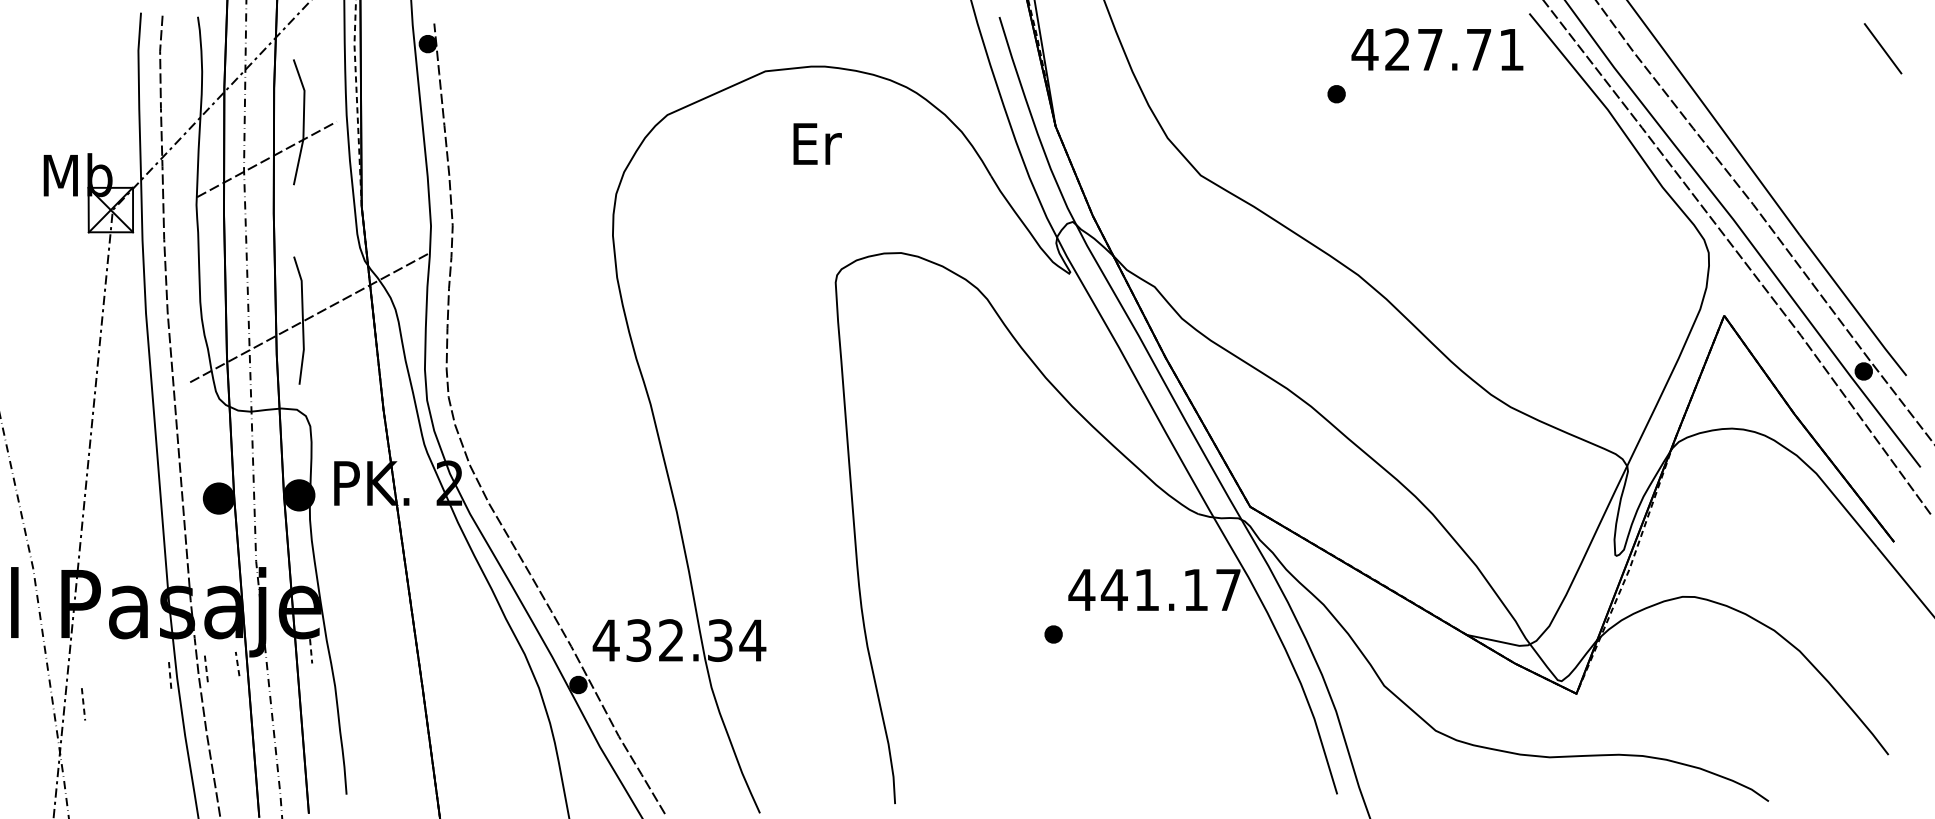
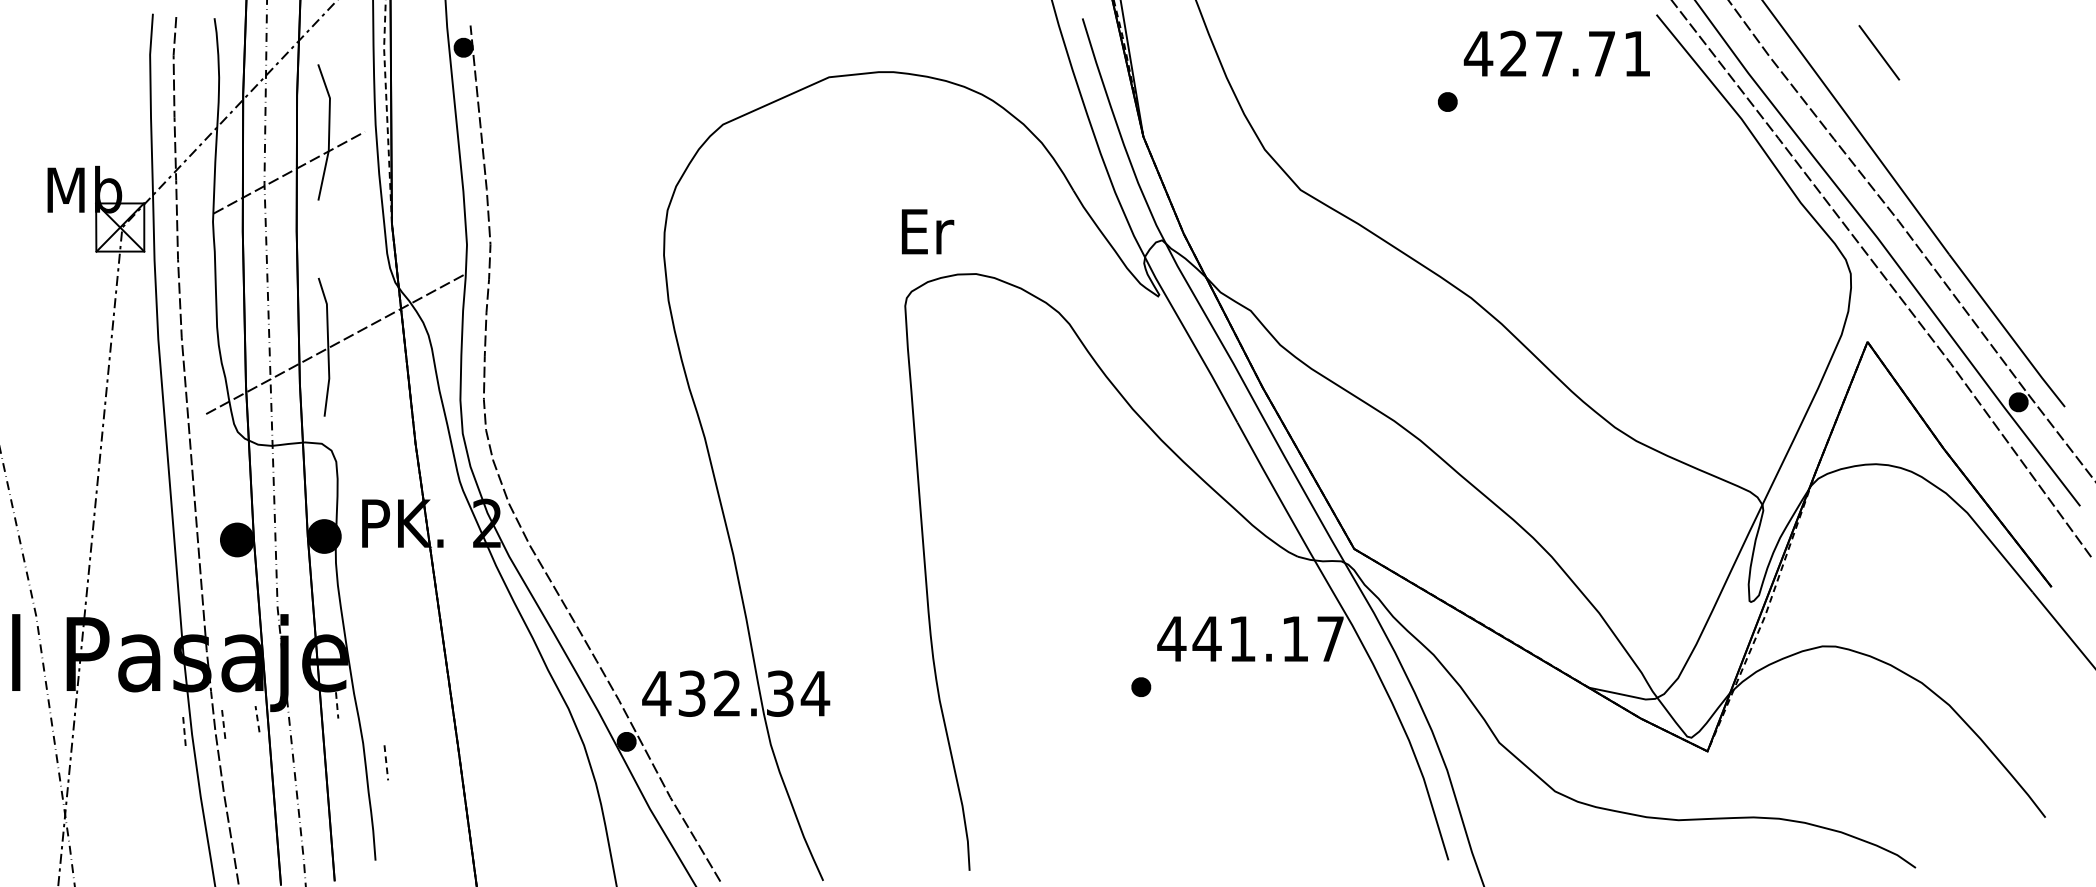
line: (1883, 48) -> (1879, 52), moved
text: (817, 143) -> (927, 231), moved
line: (83, 704) -> (386, 762), moved

